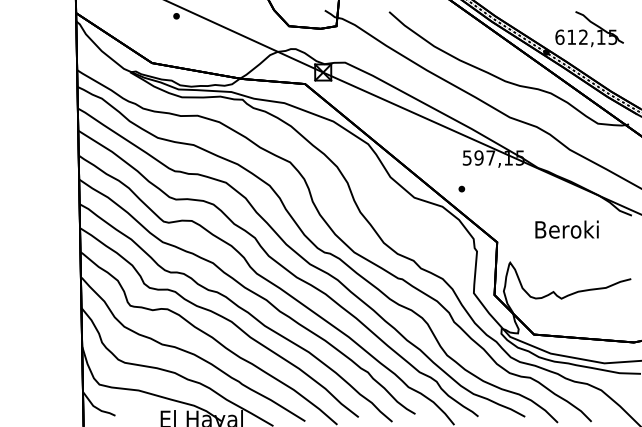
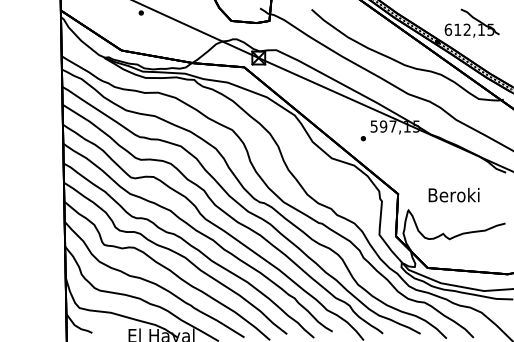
part: (461, 188) -> (363, 138), moved
text: (566, 229) -> (453, 195), moved

